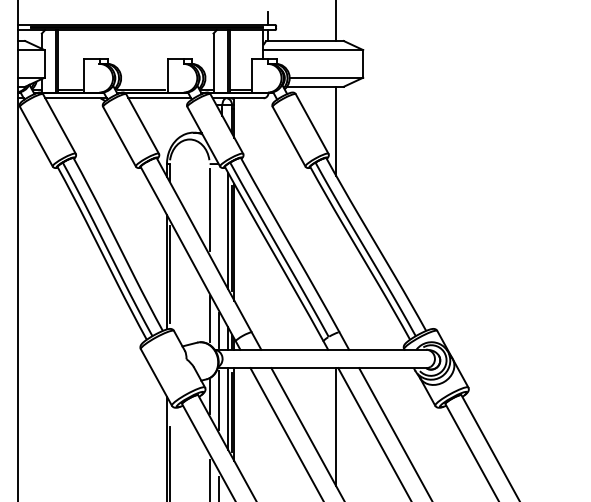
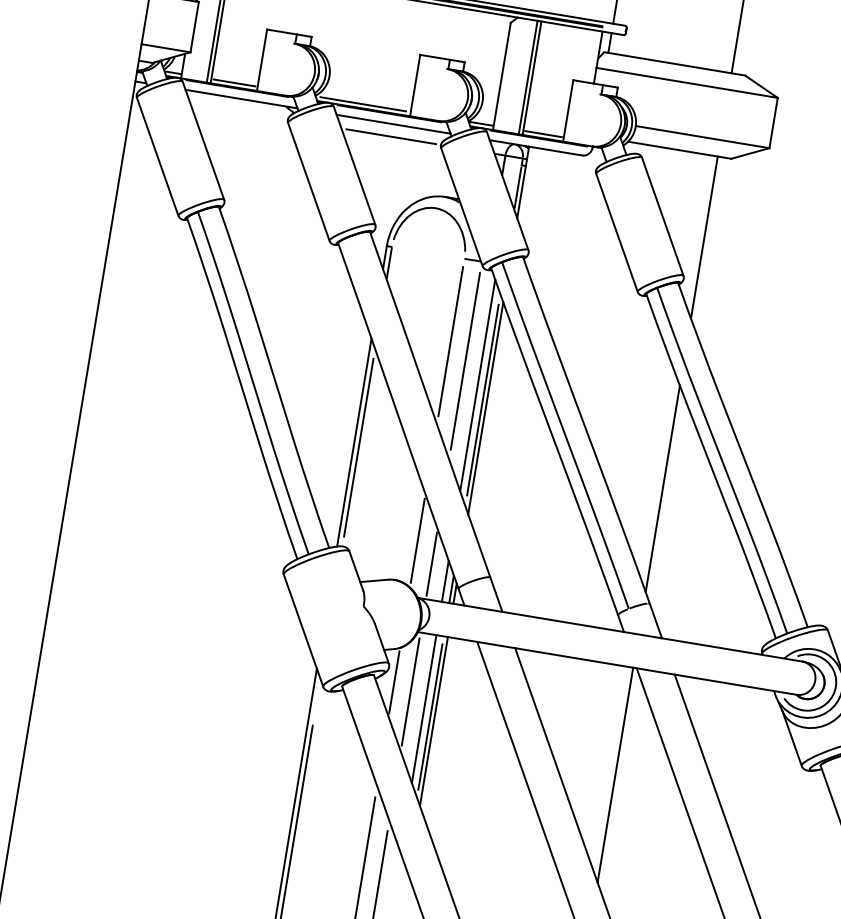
line: (159, 105) -> (390, 137), added
line: (219, 218) -> (465, 360), added
line: (336, 269) -> (663, 488), added

